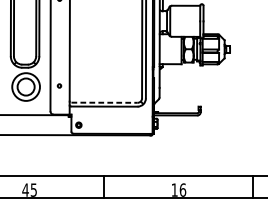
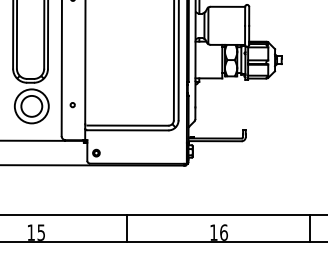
line: (104, 102) -> (127, 125), dashed -> solid
text: (25, 189) -> (31, 232), 45 -> 15

